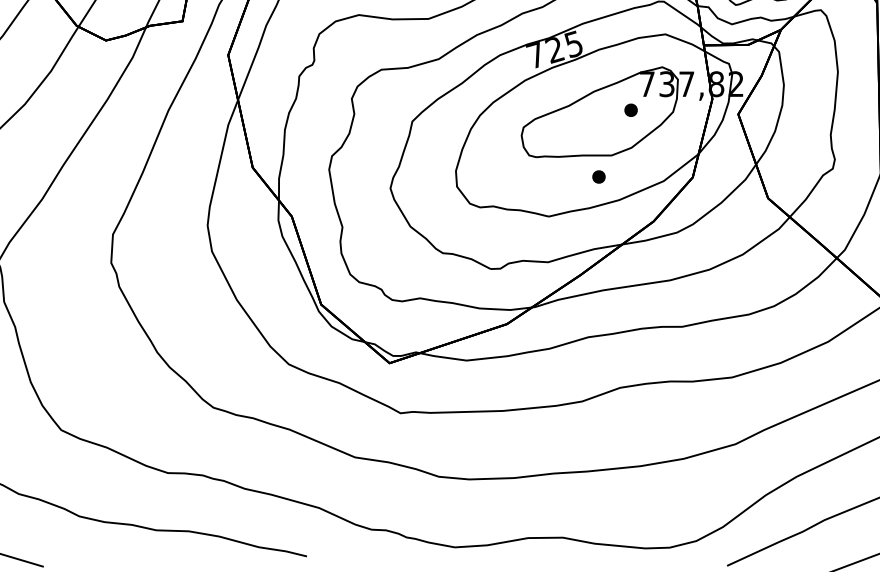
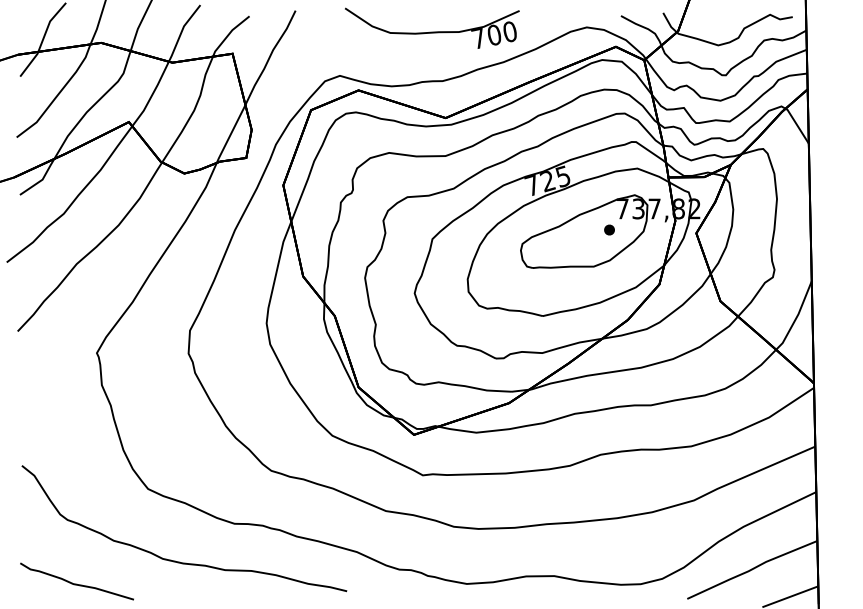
part: (598, 176) -> (583, 283), removed

